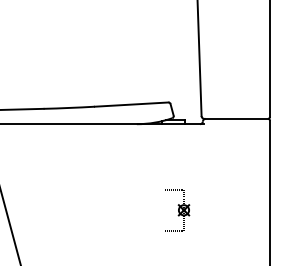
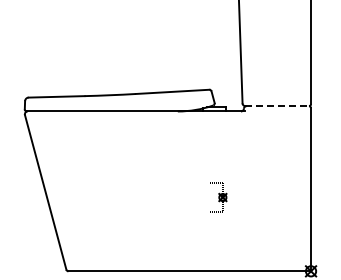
line: (236, 119) -> (277, 106), solid -> dashed
part: (176, 210) -> (217, 197), size x0.7

